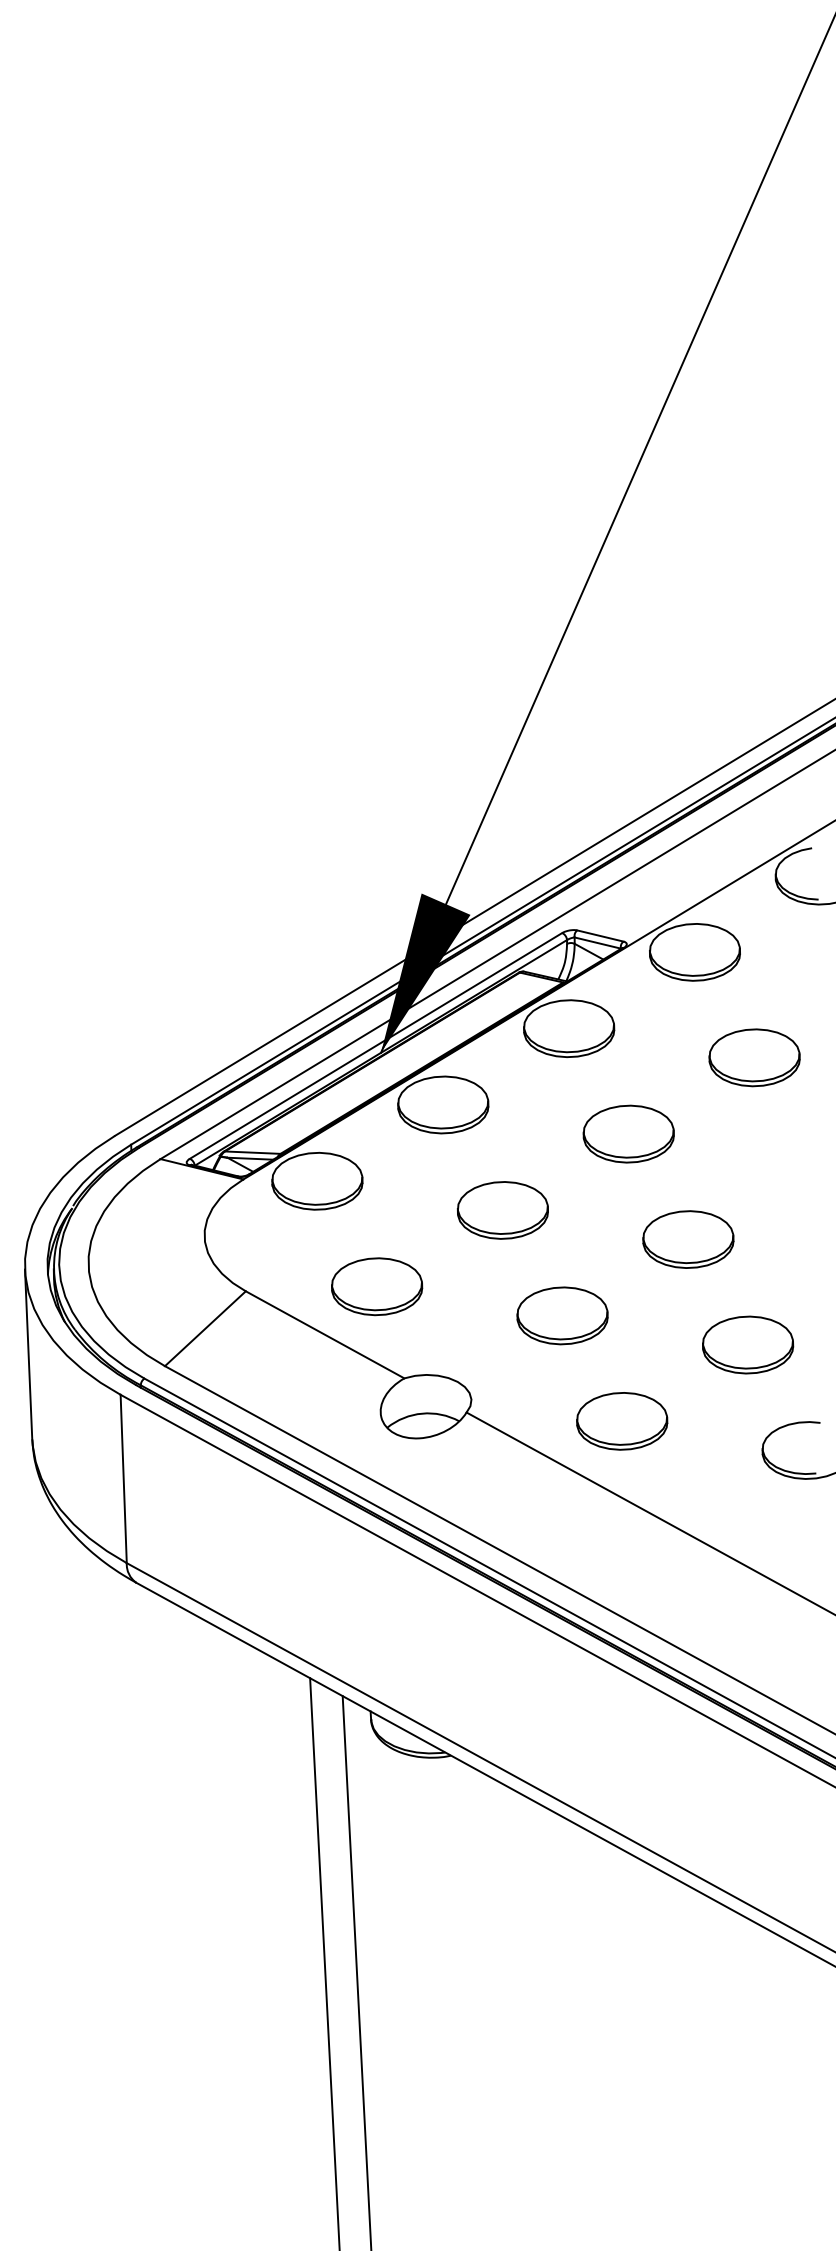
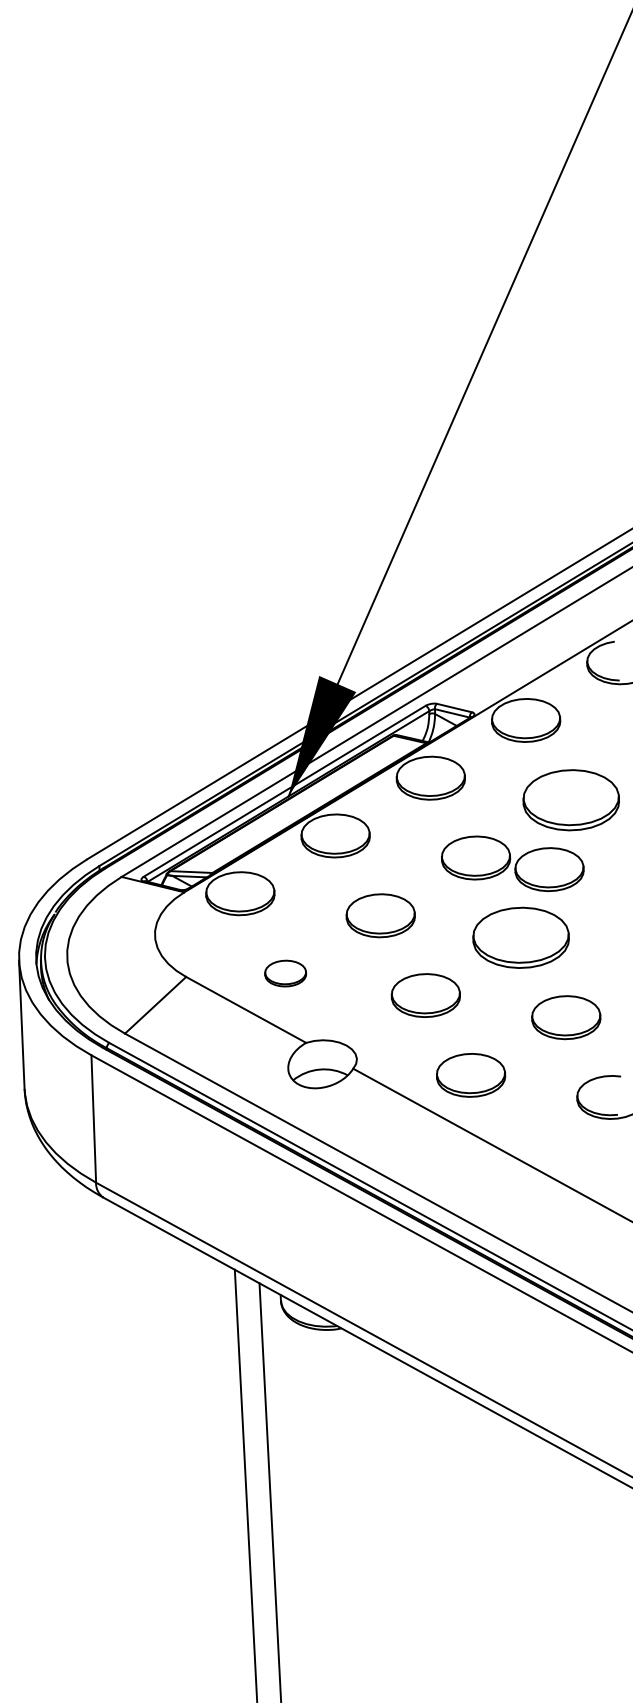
part: (754, 1057) -> (571, 800), size x1.4
part: (725, 1149) -> (549, 869), added
part: (688, 1239) -> (521, 937), size x1.4
part: (377, 1286) -> (285, 973), size x0.6

